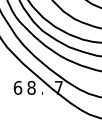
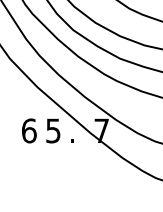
text: (31, 87) -> (53, 130), 8 -> 5

